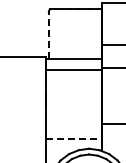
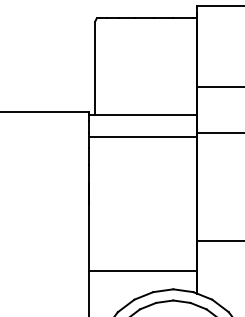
line: (48, 35) -> (94, 69), dashed -> solid
line: (73, 139) -> (142, 271), dashed -> solid

